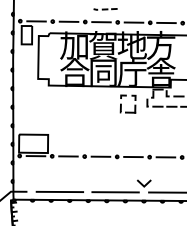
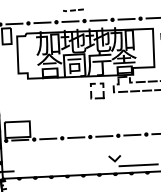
text: (103, 45) -> (73, 41), 賀 -> 地
text: (160, 45) -> (122, 38), 方 -> 加
line: (59, 191) -> (42, 169), removed
line: (115, 192) -> (90, 167), removed

